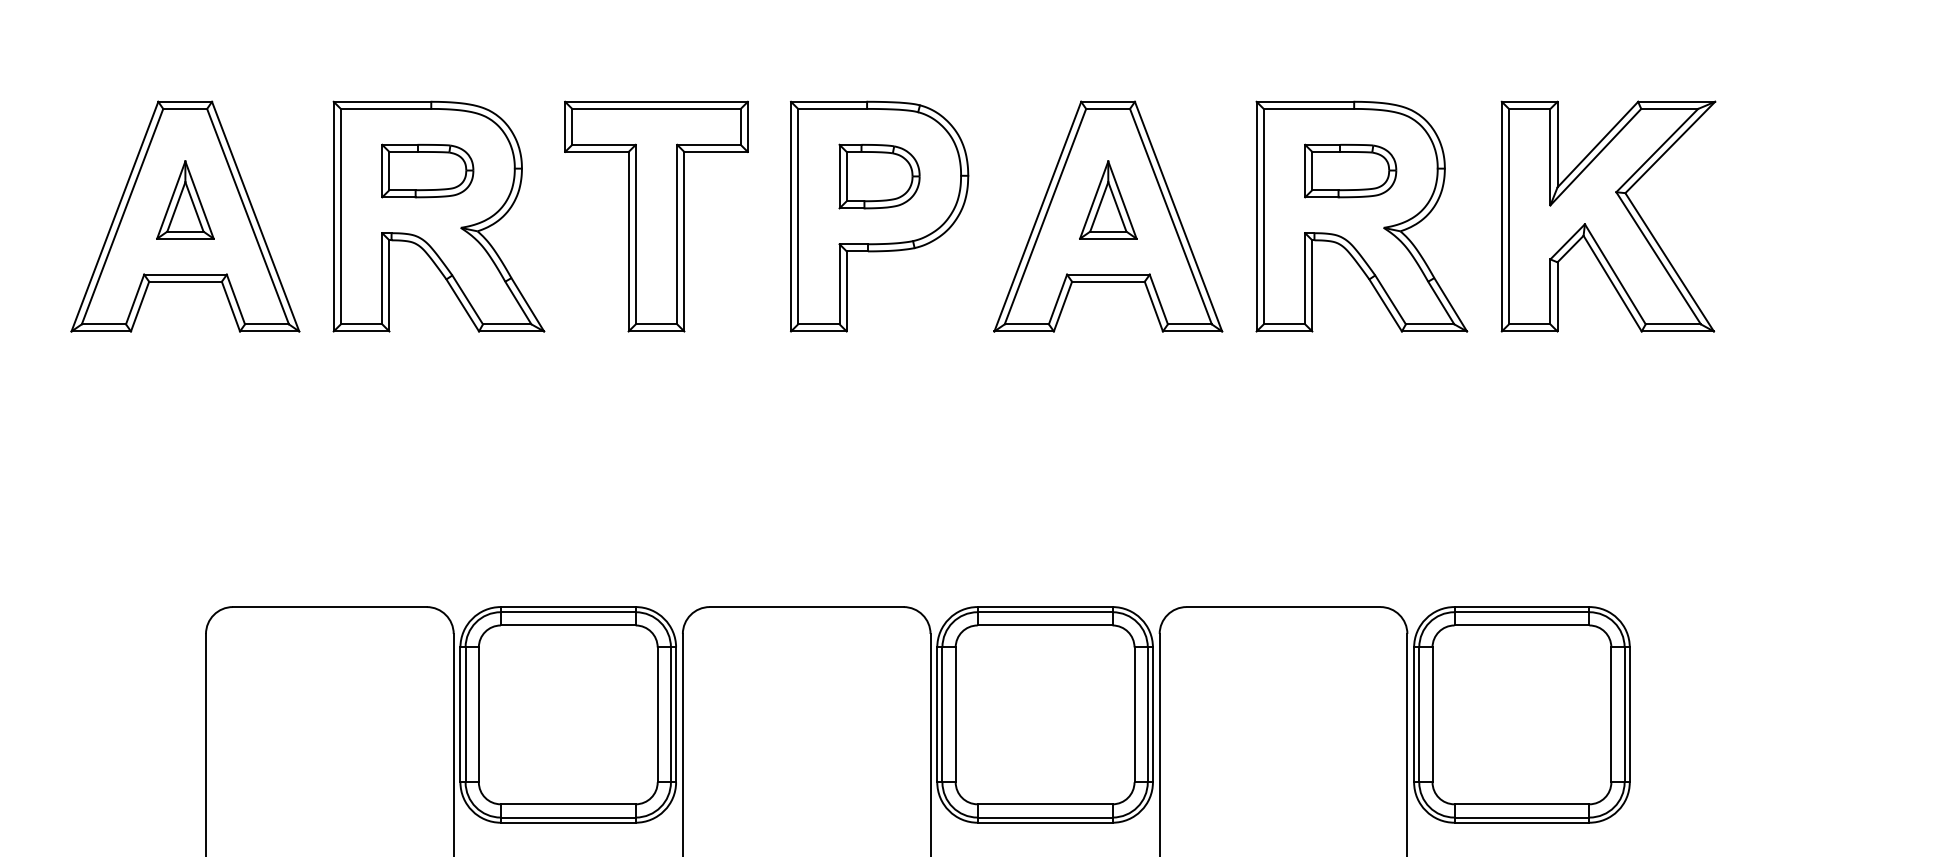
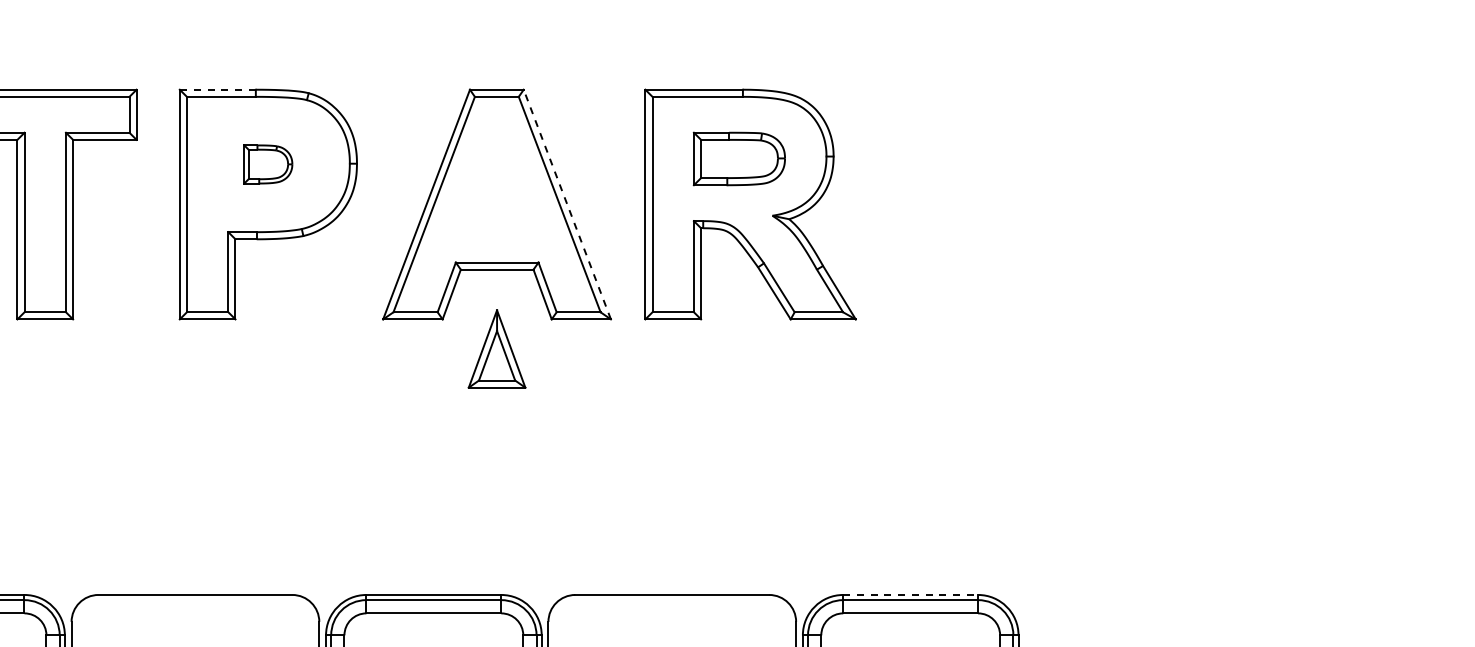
line: (828, 101) -> (217, 89), solid -> dashed
part: (879, 176) -> (268, 164), size x0.6
part: (1108, 199) -> (497, 348), moved
line: (1178, 216) -> (567, 204), solid -> dashed
part: (1608, 216) -> (997, 204), removed
line: (1522, 607) -> (911, 595), solid -> dashed

